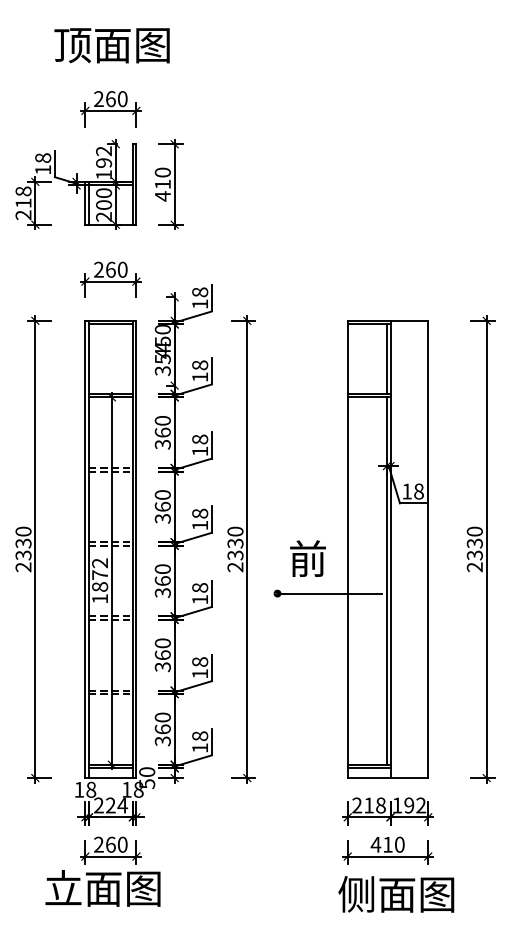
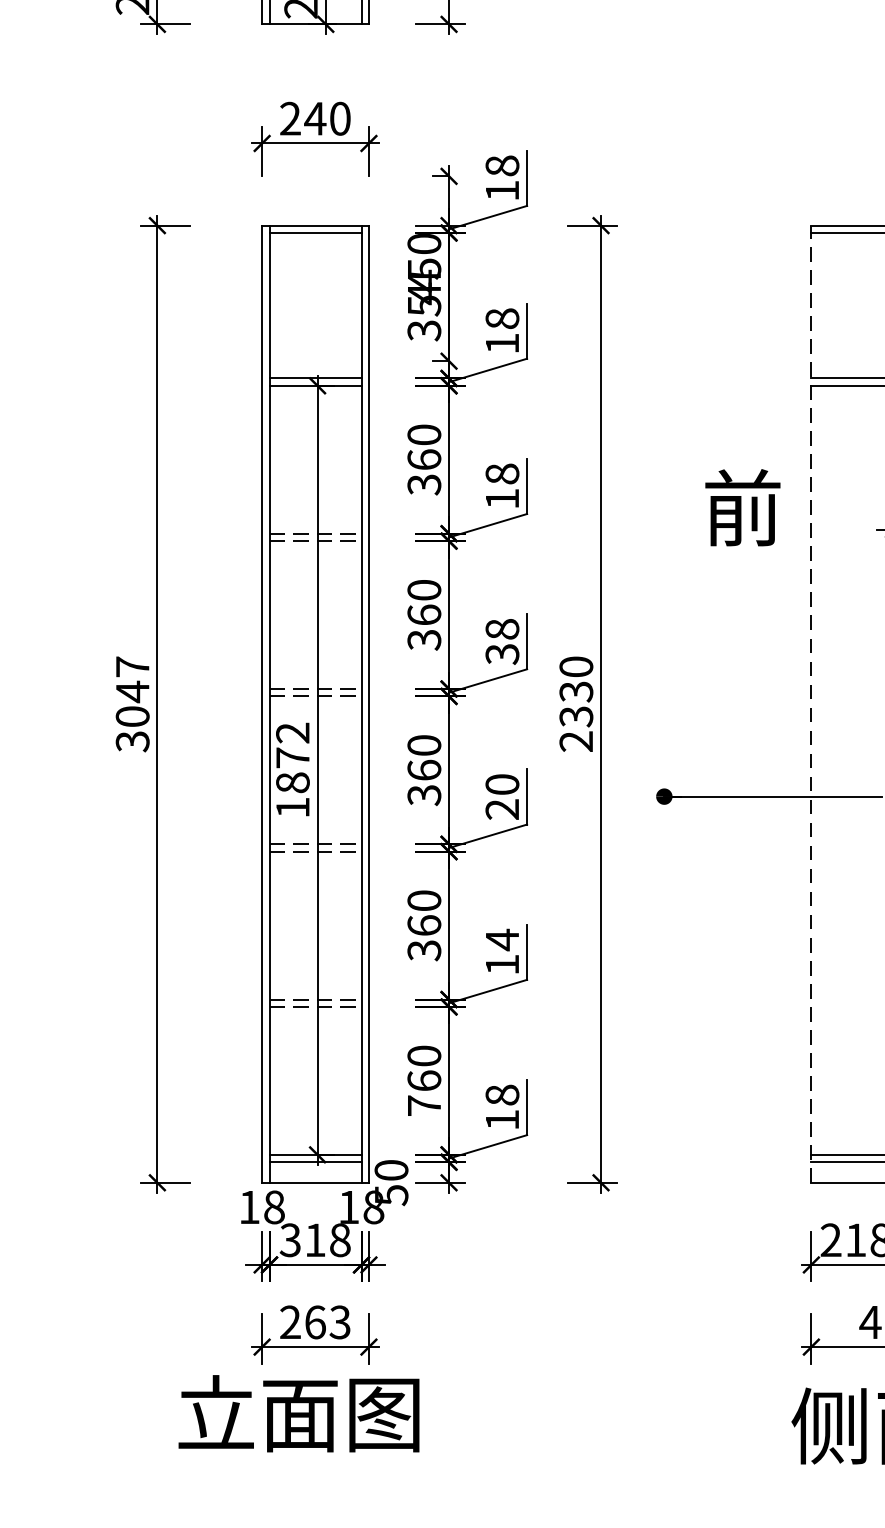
text: (110, 269) -> (314, 118), 260 -> 240
text: (200, 525) -> (503, 654), 18 -> 38
text: (23, 549) -> (132, 704), 2330 -> 3047
line: (347, 549) -> (810, 704), solid -> dashed
text: (307, 558) -> (741, 507), moved
text: (199, 593) -> (501, 796), 18 -> 20
text: (200, 661) -> (503, 938), 18 -> 14
text: (162, 741) -> (423, 1106), 360 -> 760
text: (110, 805) -> (314, 1240), 224 -> 318
text: (122, 844) -> (339, 1321), 260 -> 263

